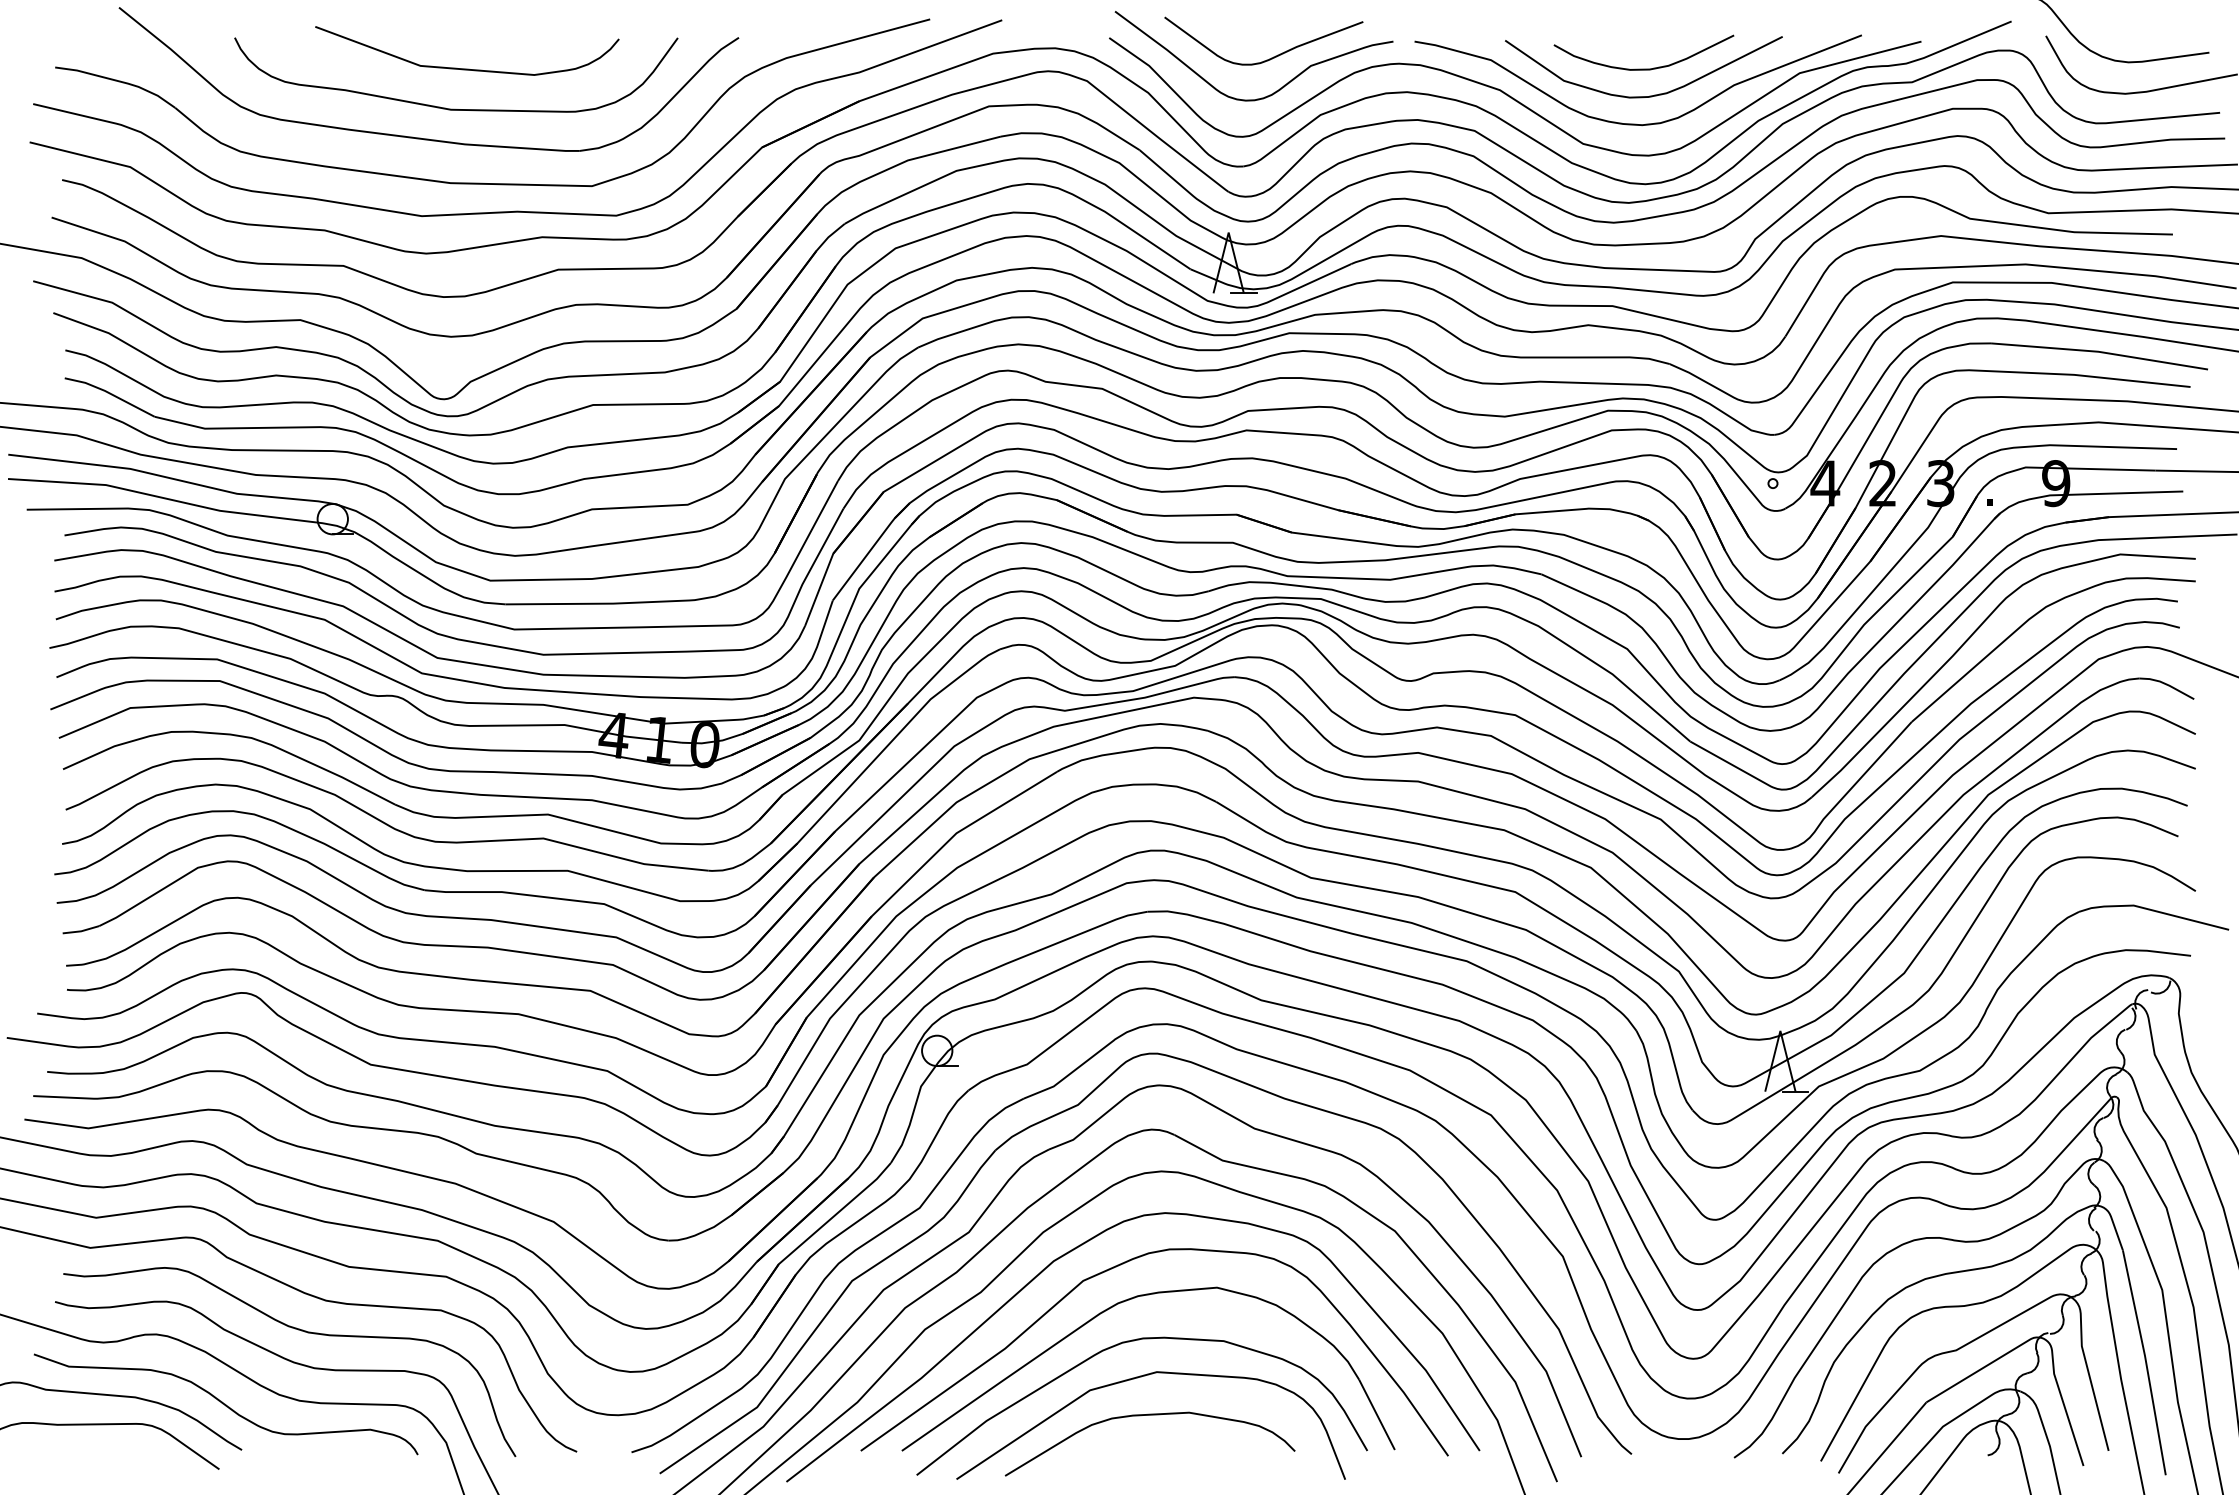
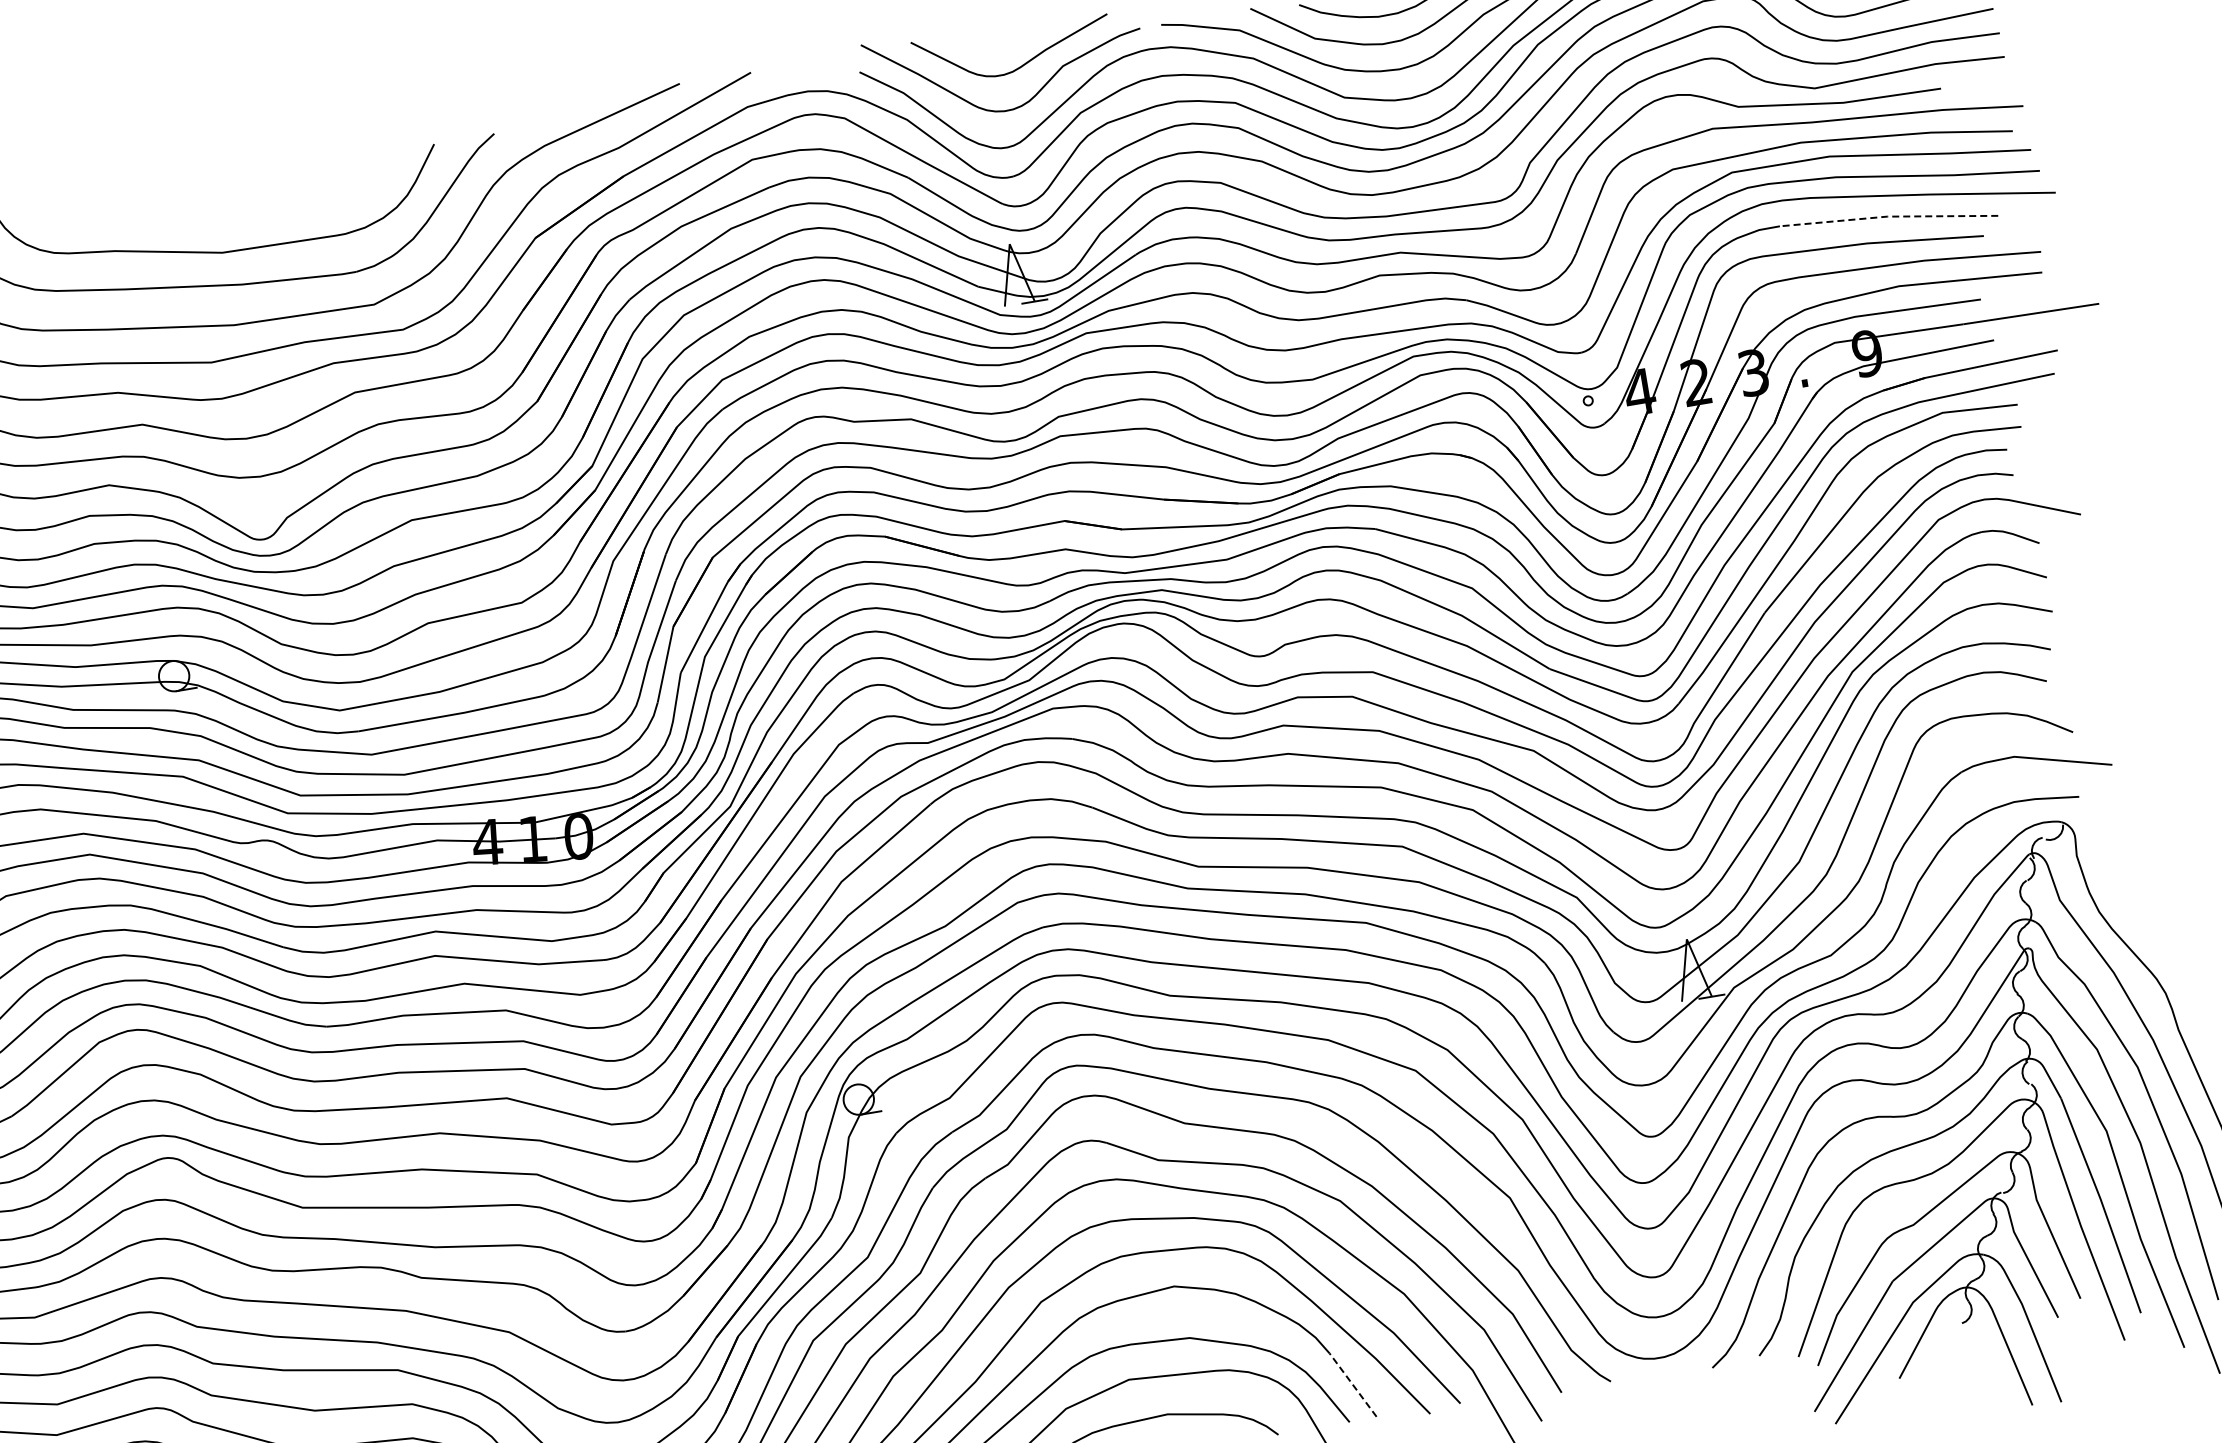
curve: (467, 68) -> (231, 209), removed
line: (2099, 351) -> (1888, 216), solid -> dashed
line: (1376, 1414) -> (1352, 1384), solid -> dashed

